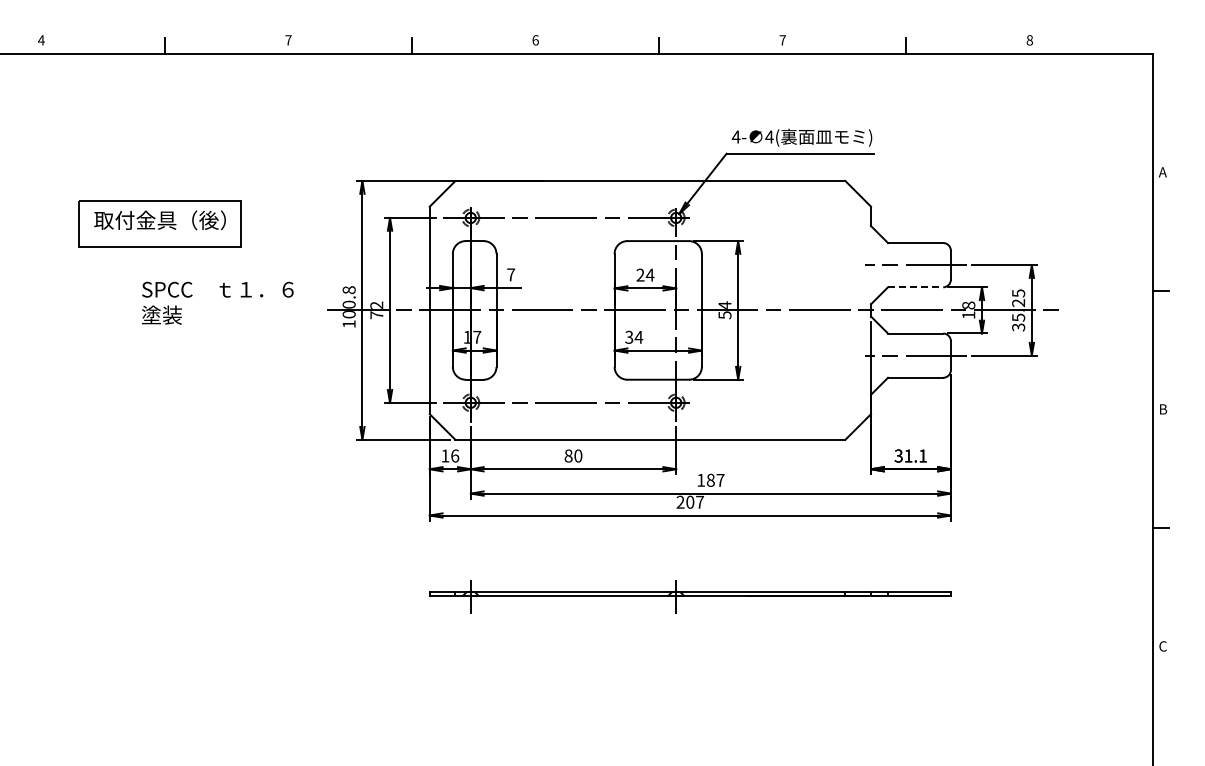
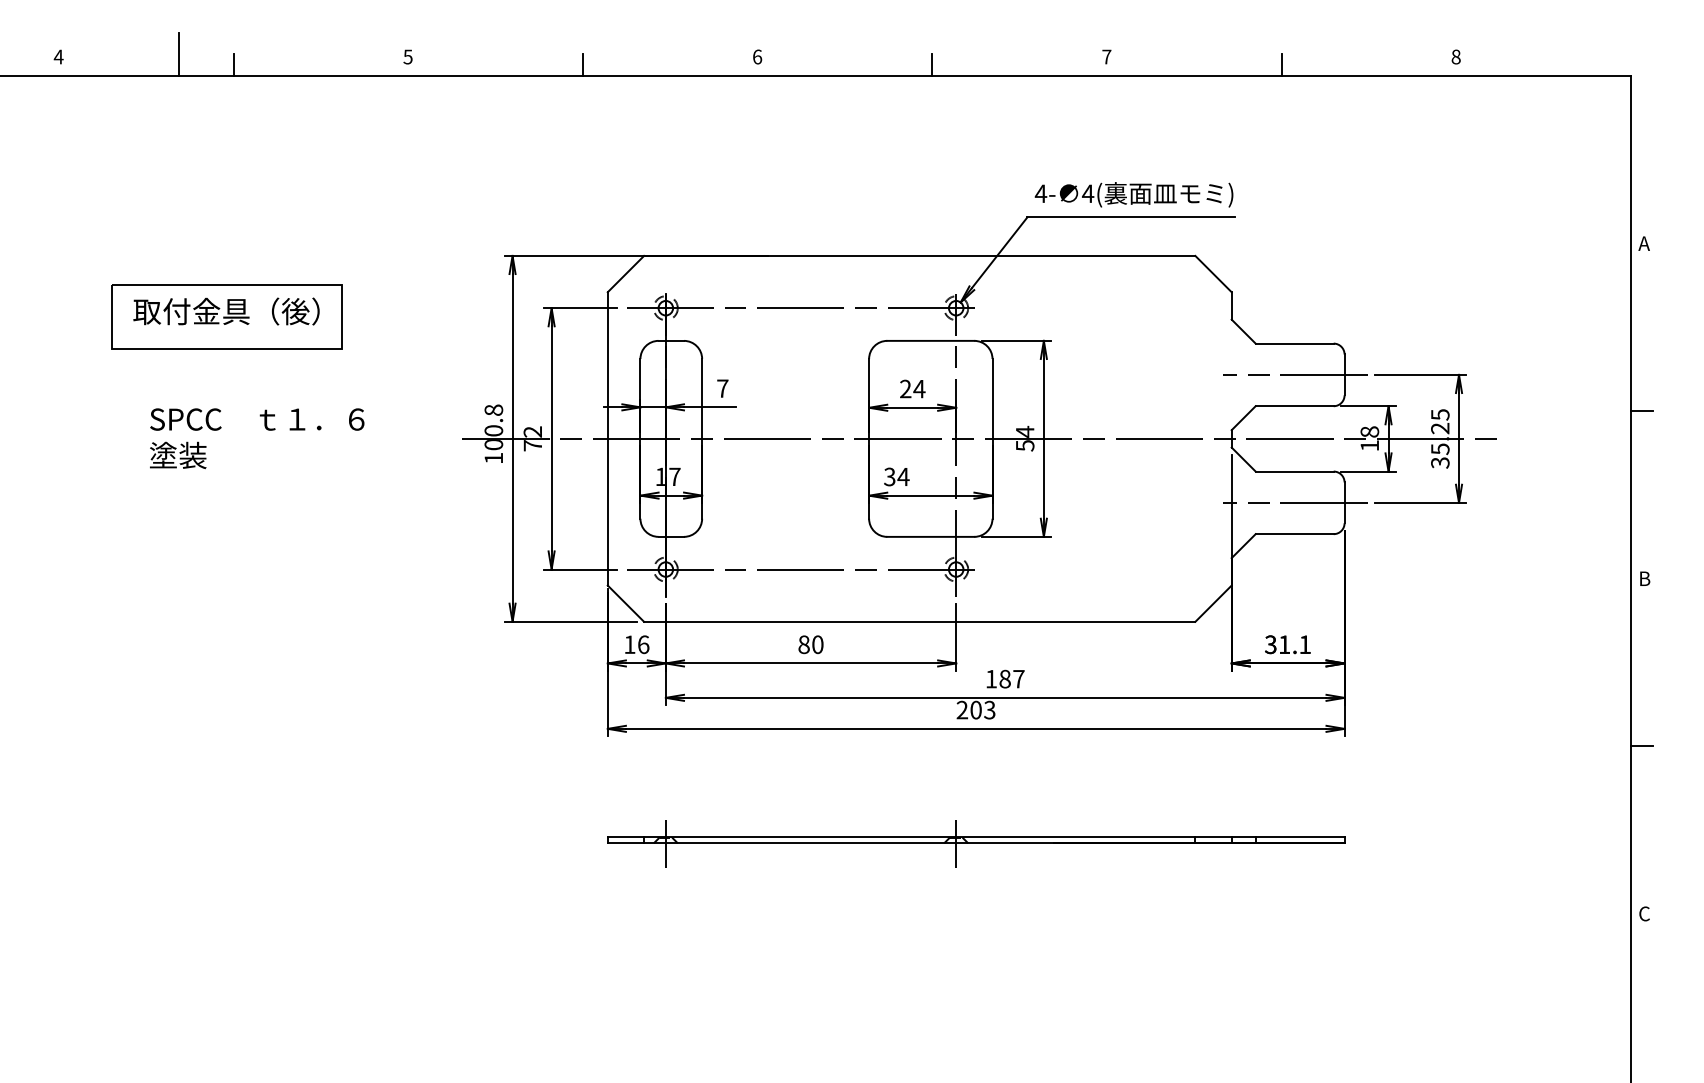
line: (126, 38) -> (179, 54), added
text: (288, 40) -> (408, 57), 7 -> 5
line: (915, 287) -> (1294, 406), dashed -> solid
text: (217, 302) -> (256, 437), moved
text: (700, 501) -> (990, 709), 207 -> 203

